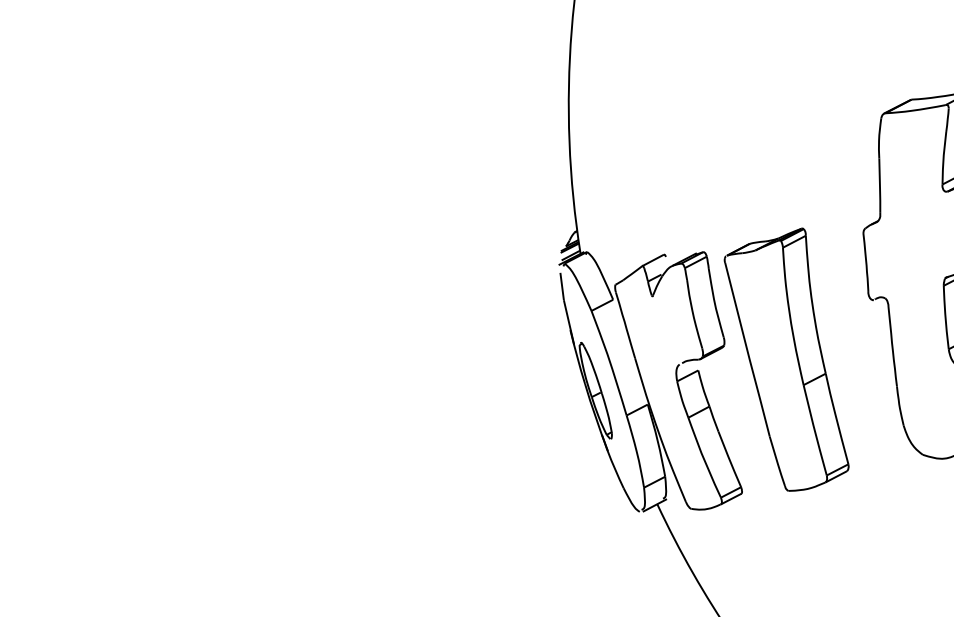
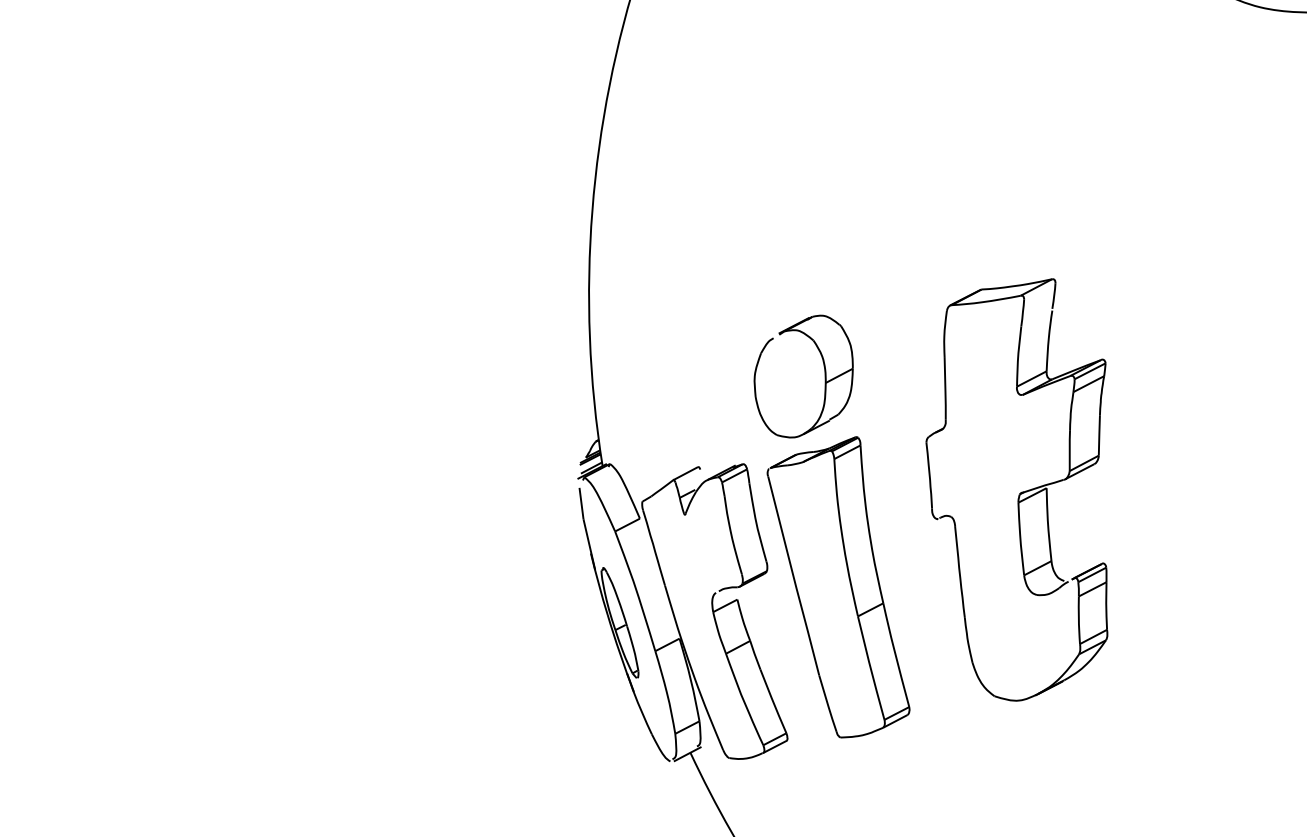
part: (774, 175) -> (824, 376), added

